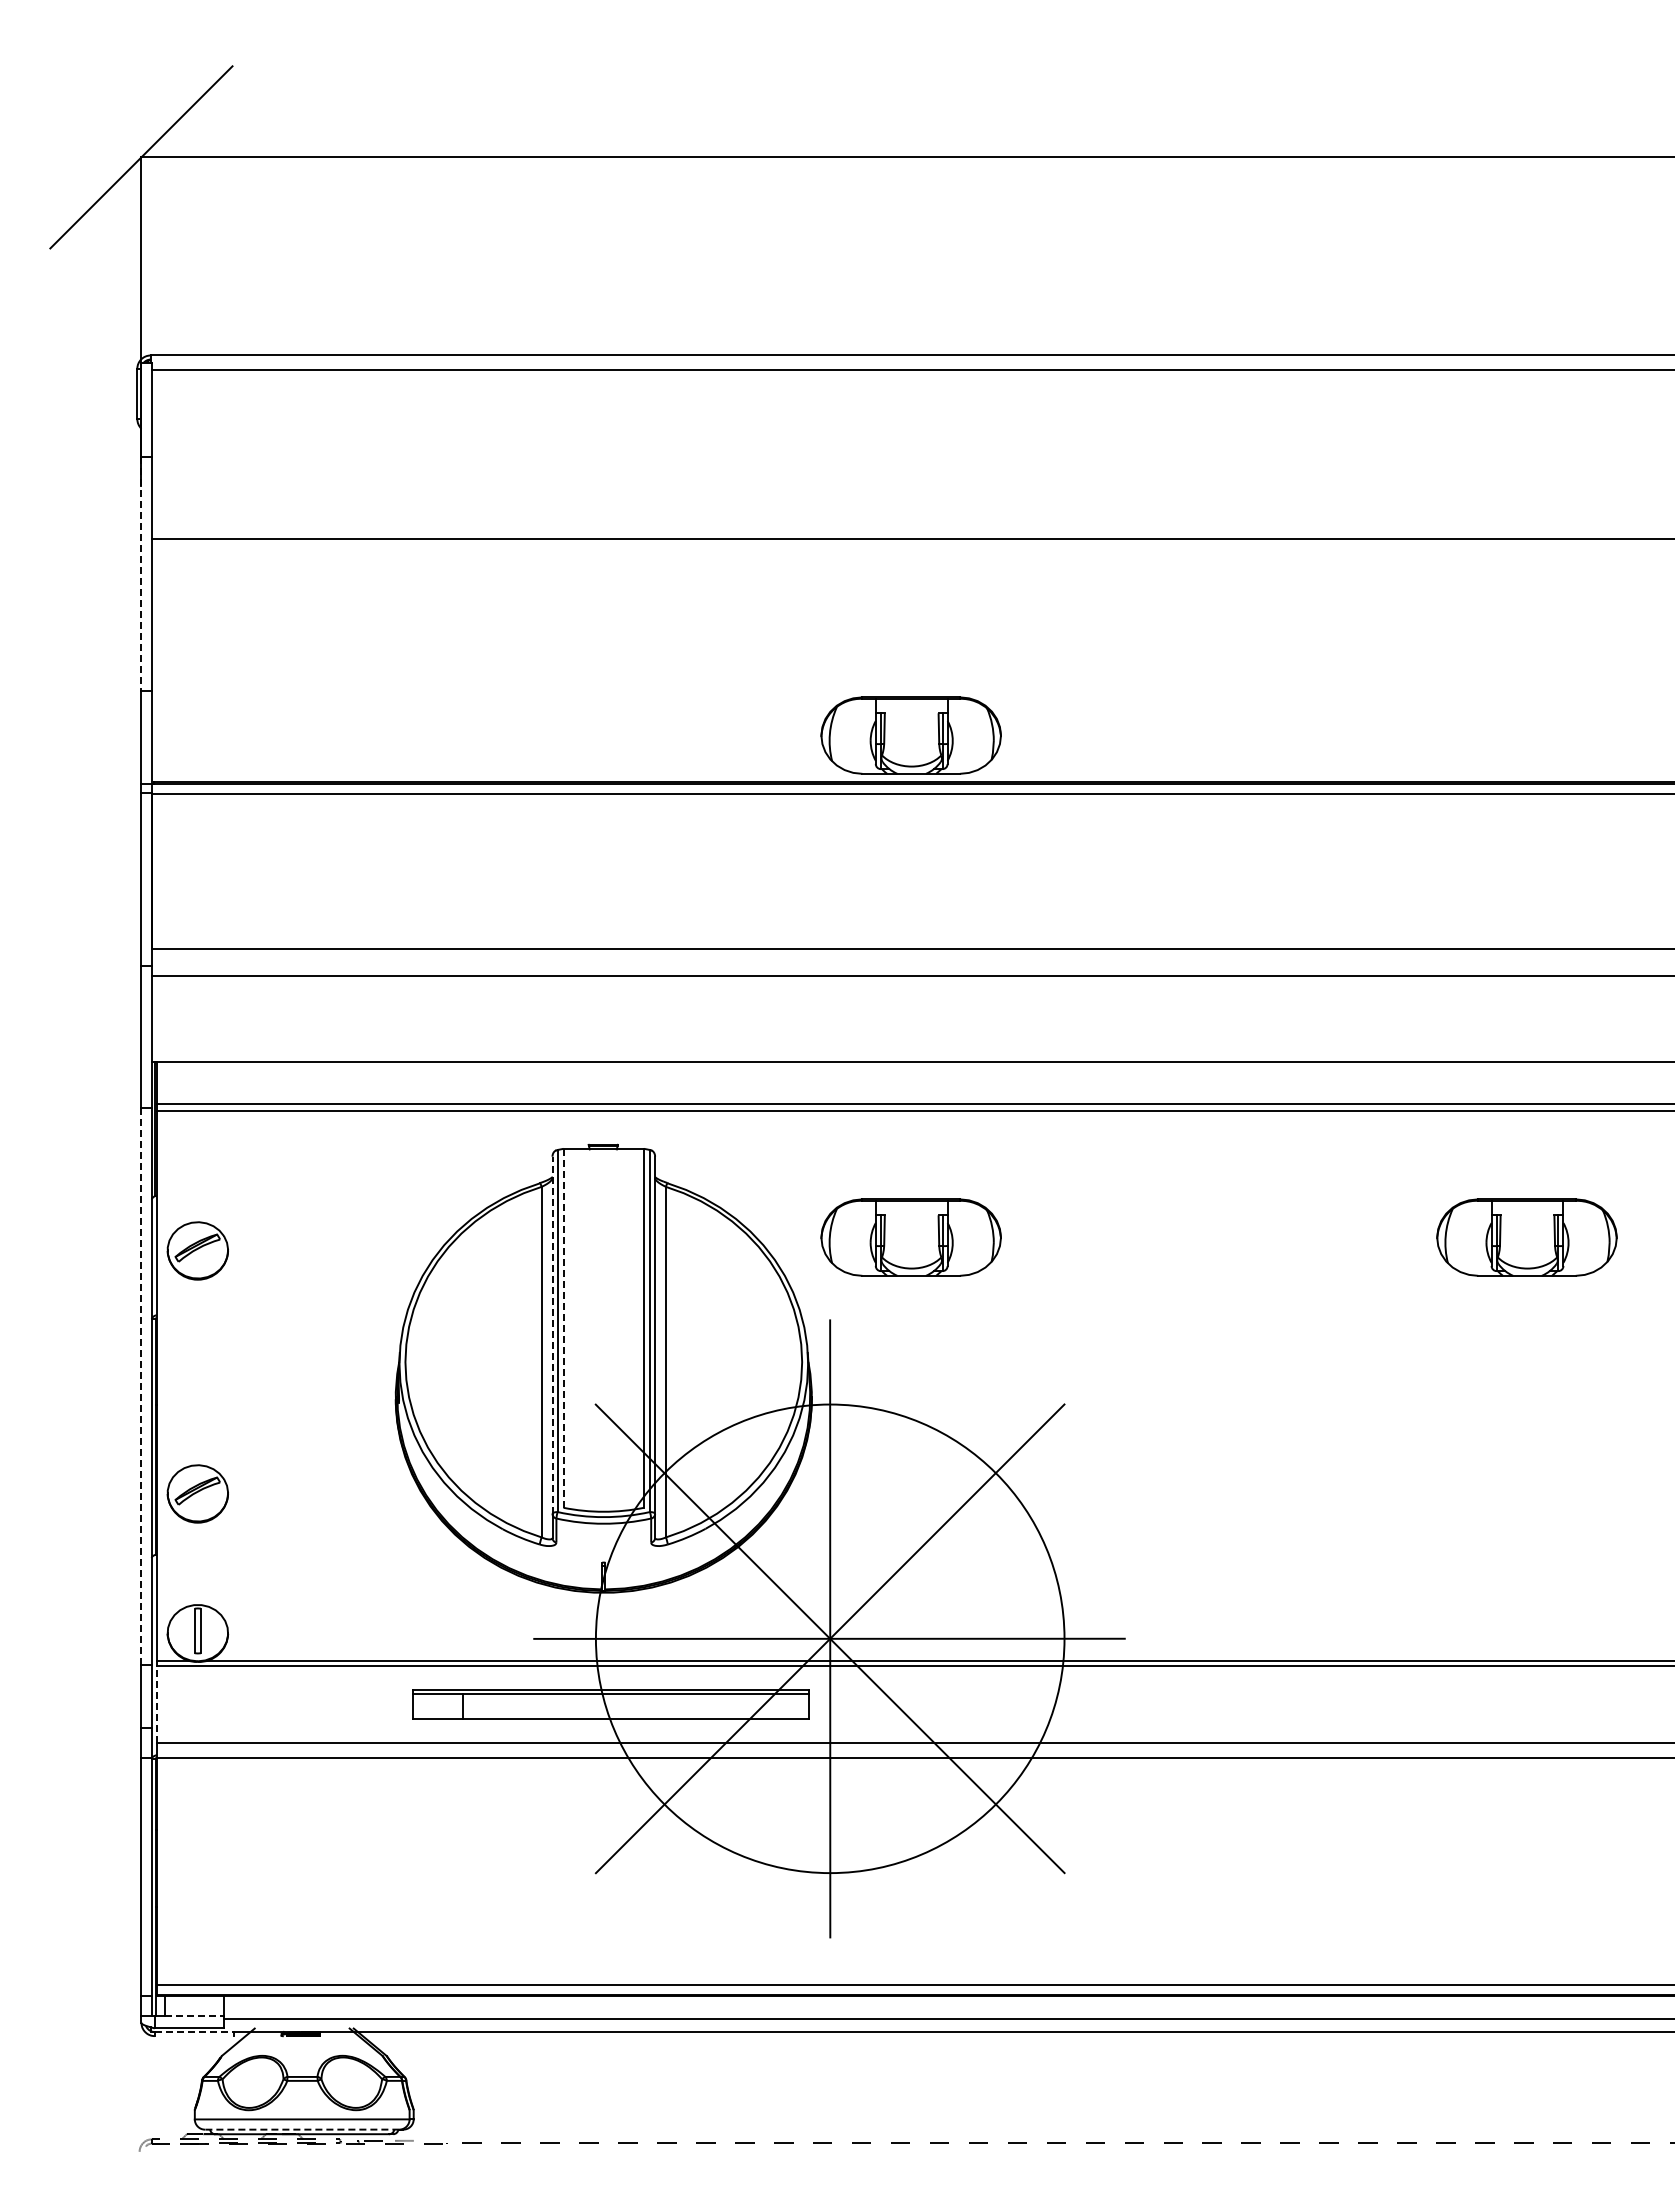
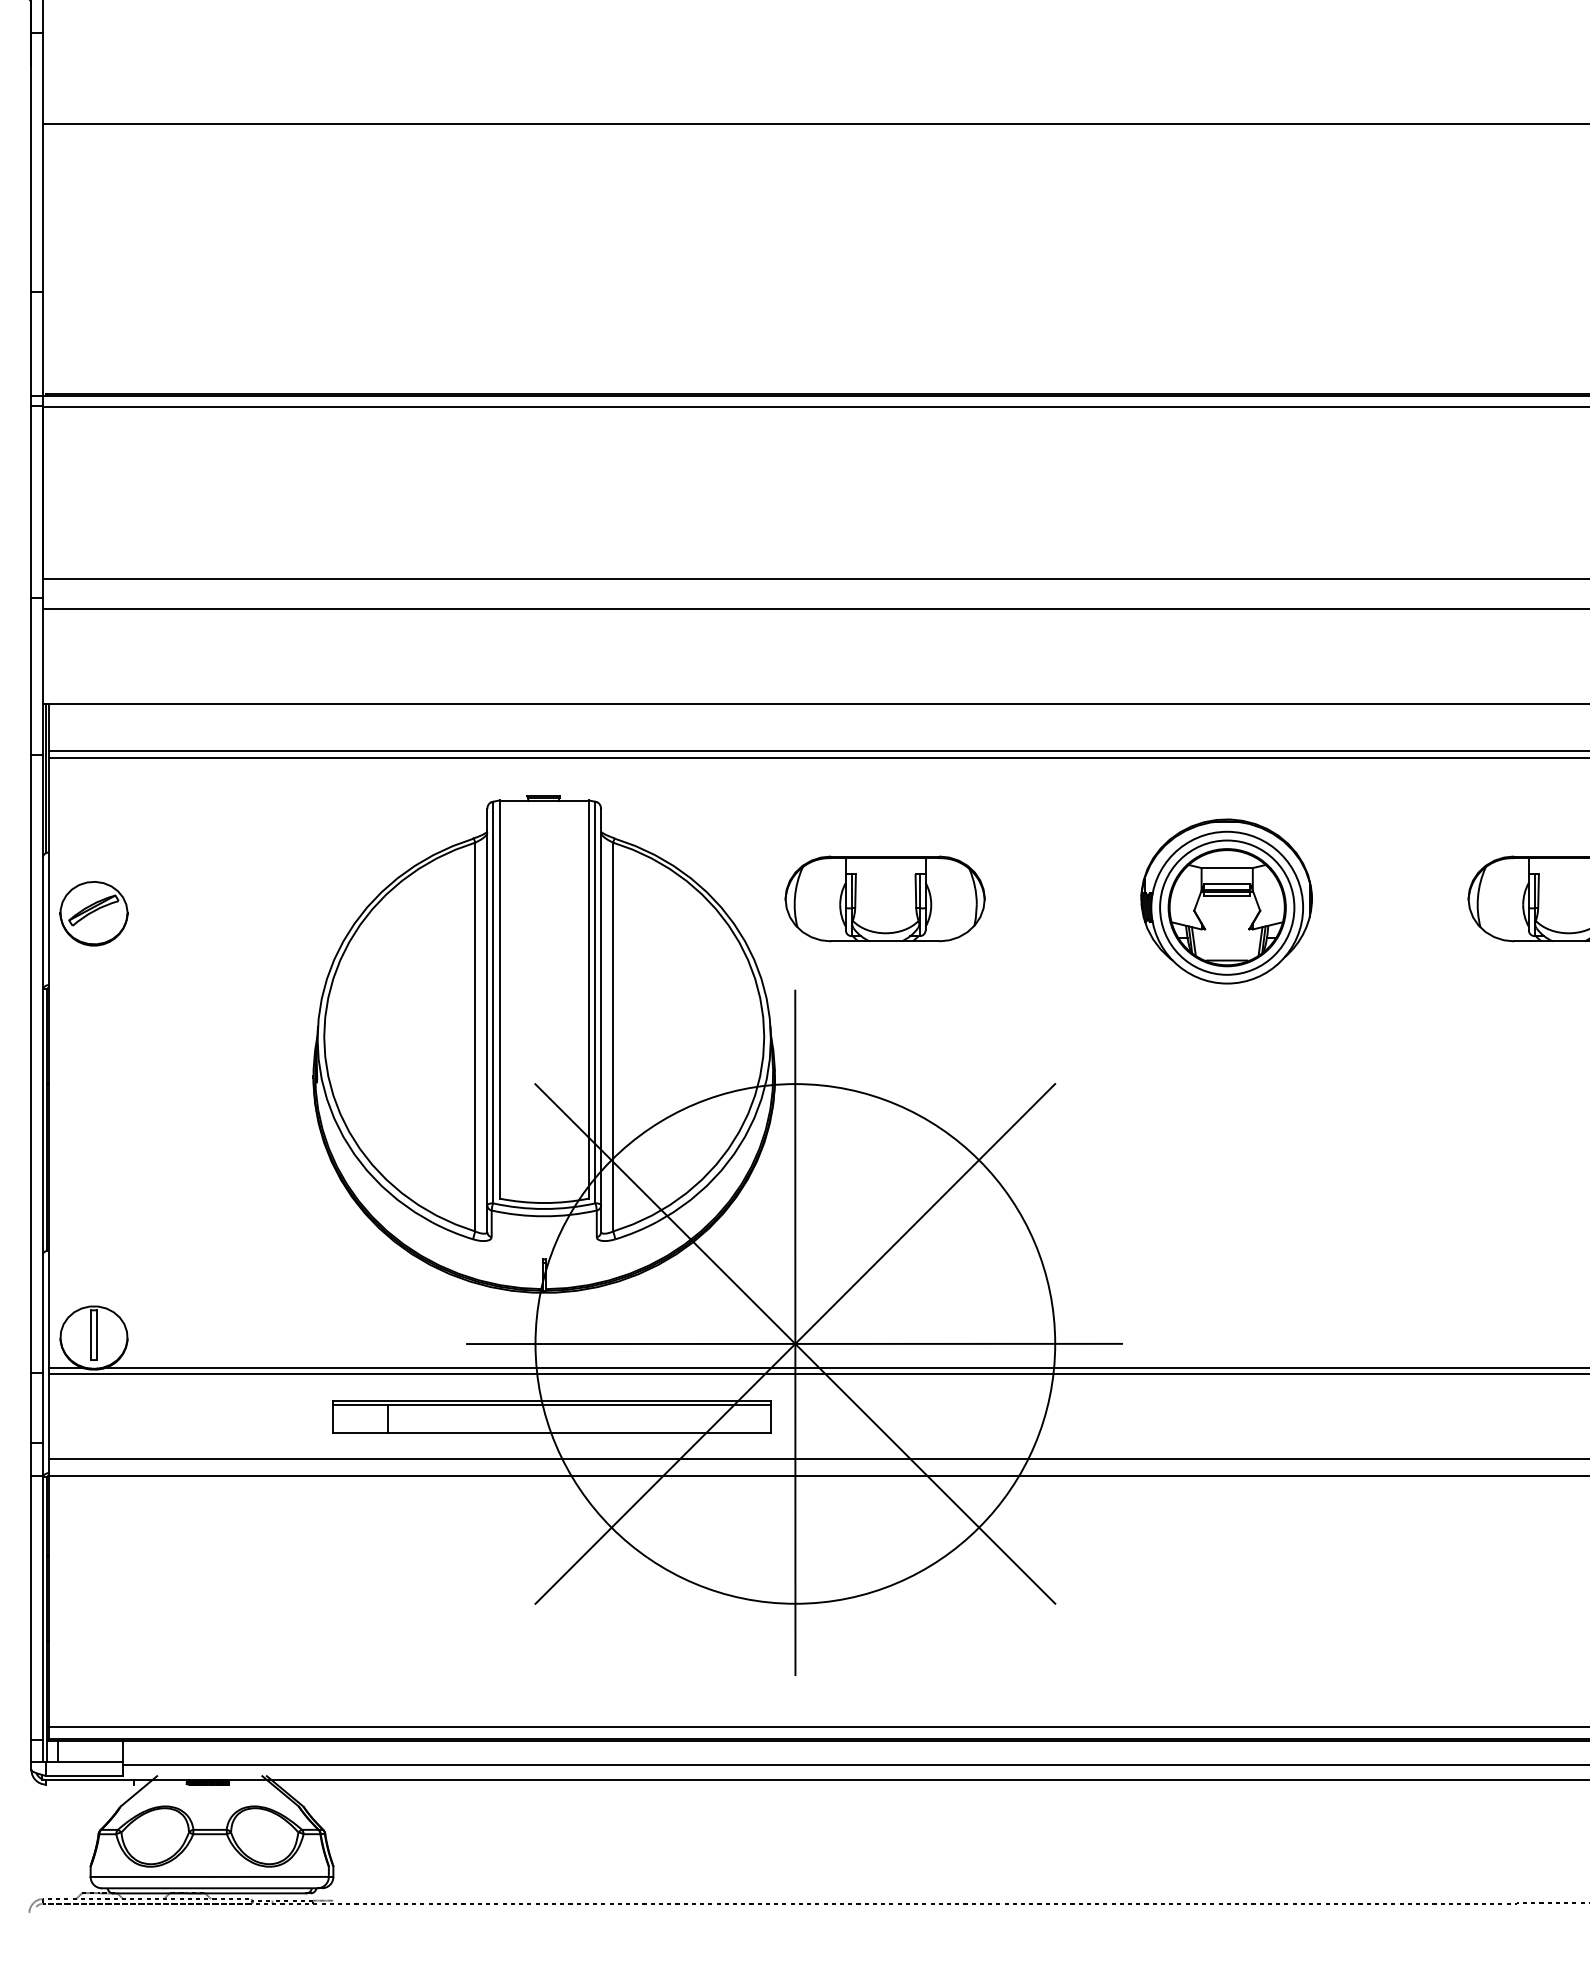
line: (141, 573) -> (31, 162), dashed -> solid
part: (910, 735) -> (884, 342), removed
part: (1218, 1239) -> (1225, 901), added
line: (563, 1328) -> (499, 999), dashed -> solid
line: (552, 1335) -> (487, 1007), dashed -> solid
line: (141, 1386) -> (31, 1064), dashed -> solid
part: (197, 1493) -> (93, 1182), removed
line: (156, 1703) -> (48, 1415), dashed -> solid
line: (194, 2015) -> (90, 1761), dashed -> solid
line: (194, 2032) -> (90, 1780), dashed -> solid
line: (301, 2129) -> (208, 1888), dashed -> solid

